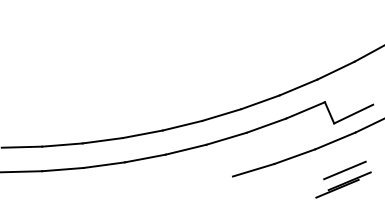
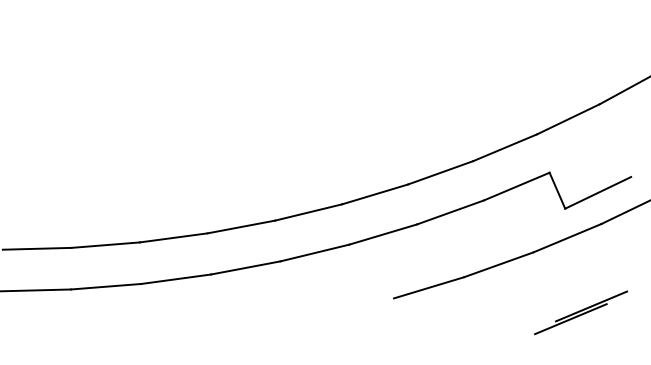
line: (344, 170) -> (582, 288), removed

